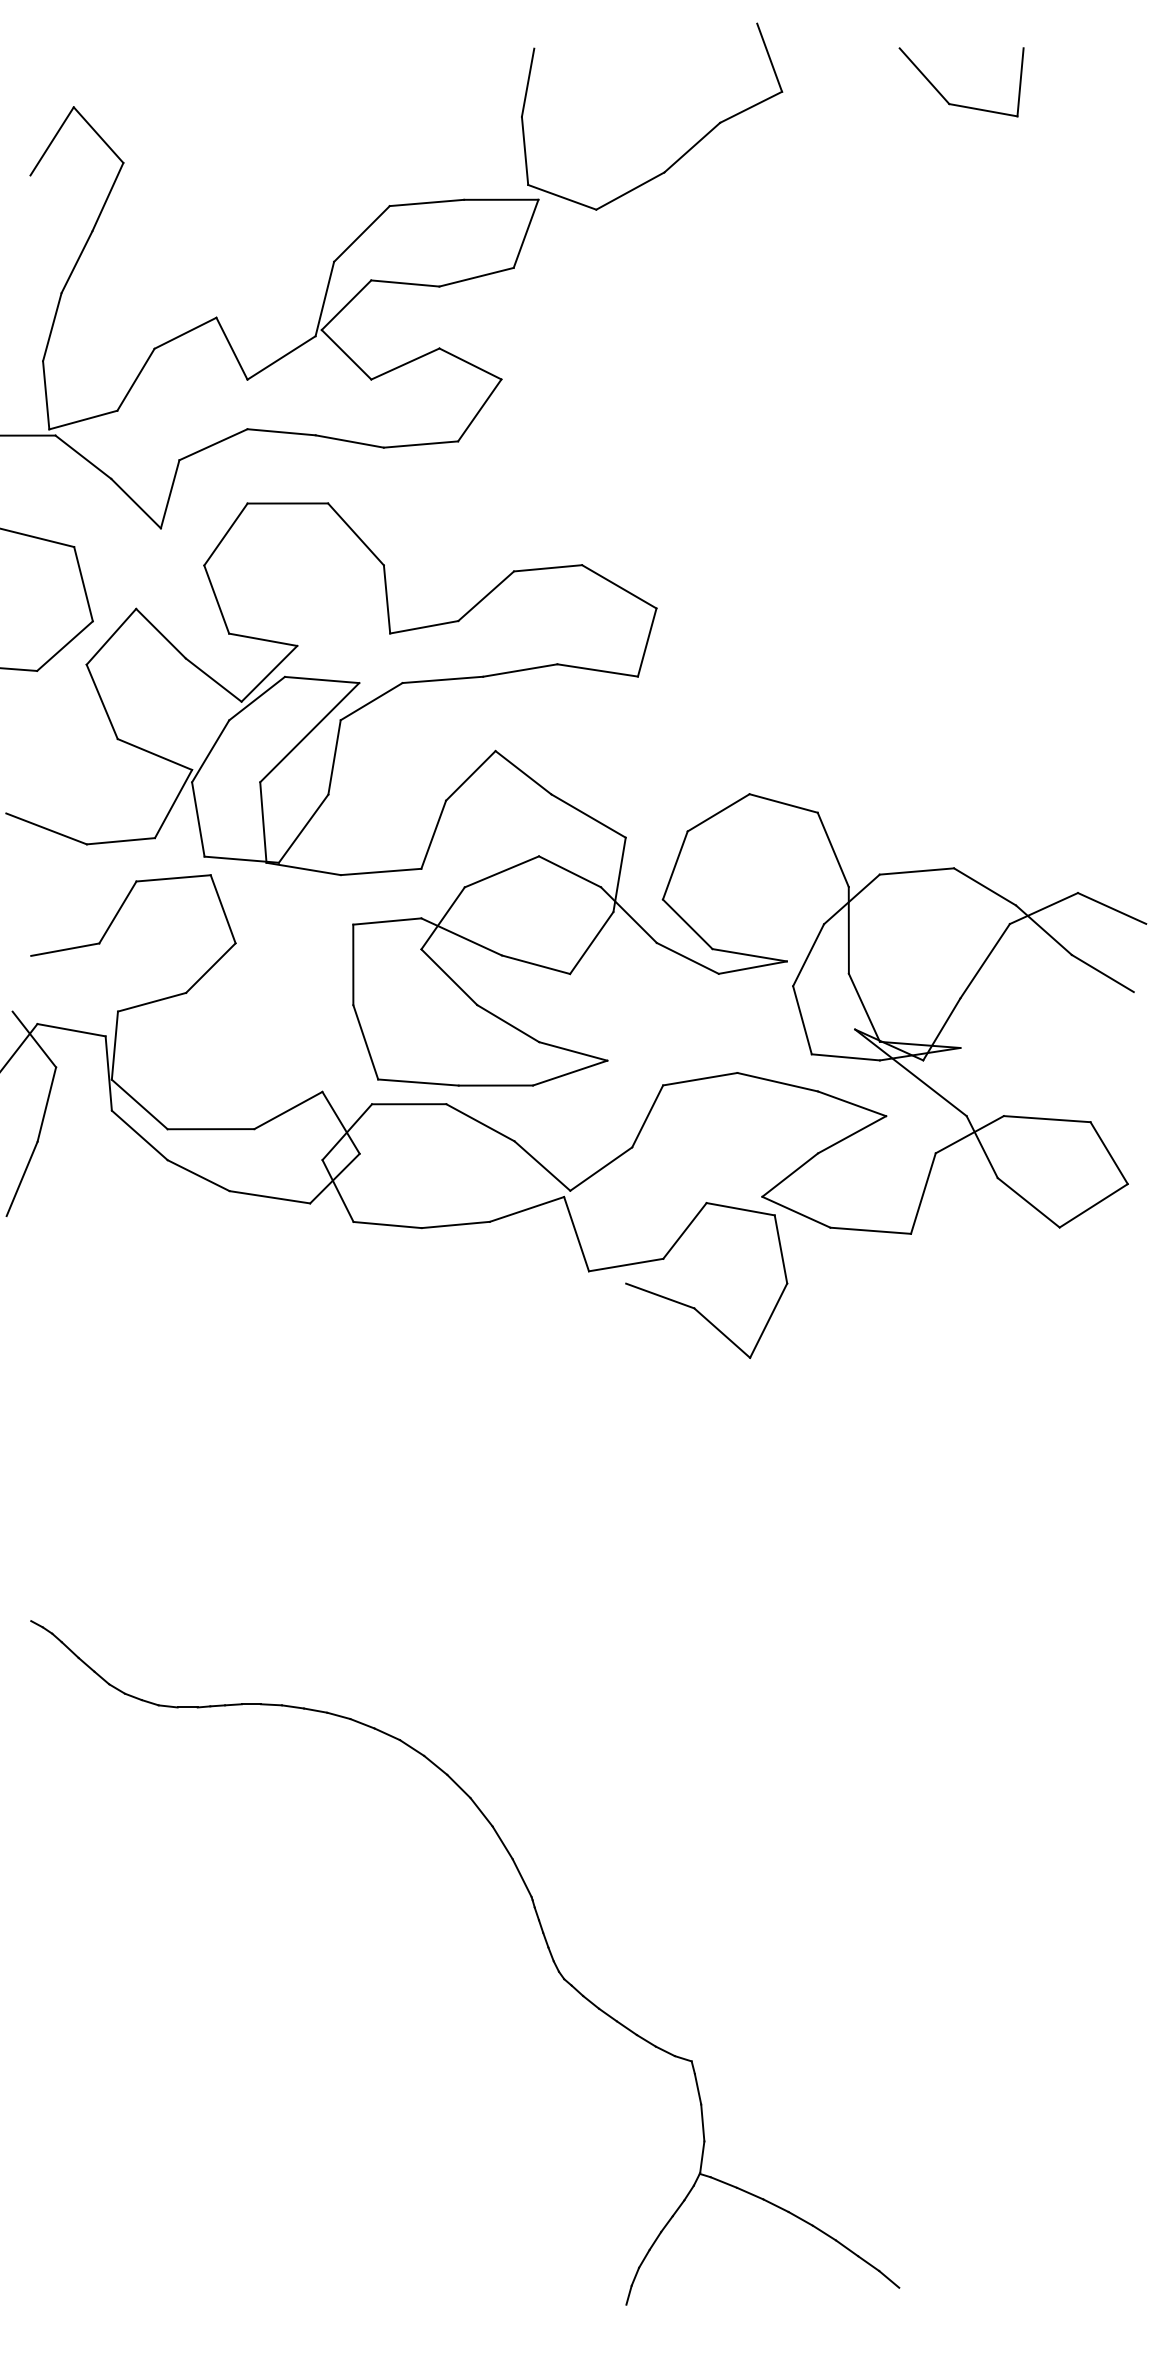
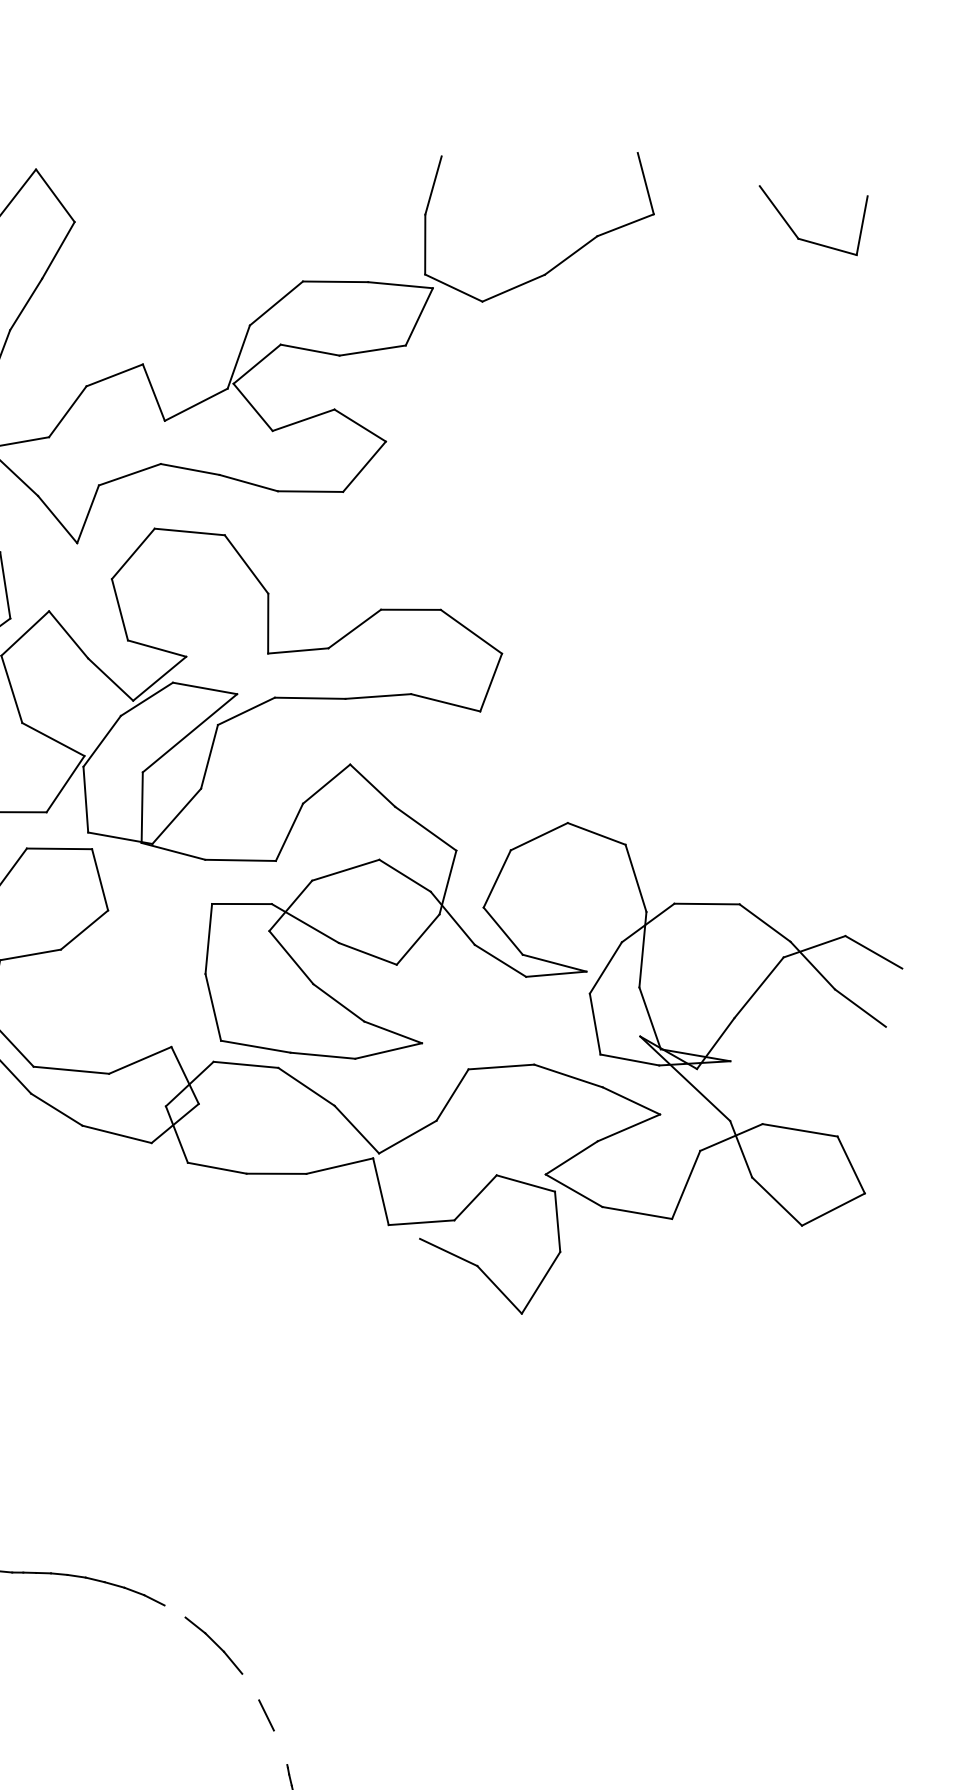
line: (386, 1734) -> (174, 1611), removed
line: (481, 1812) -> (250, 1687), removed
line: (521, 1878) -> (280, 1748), removed

